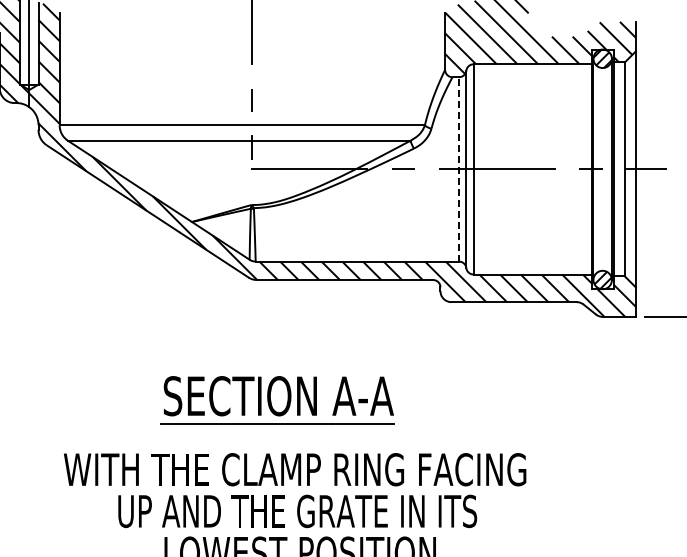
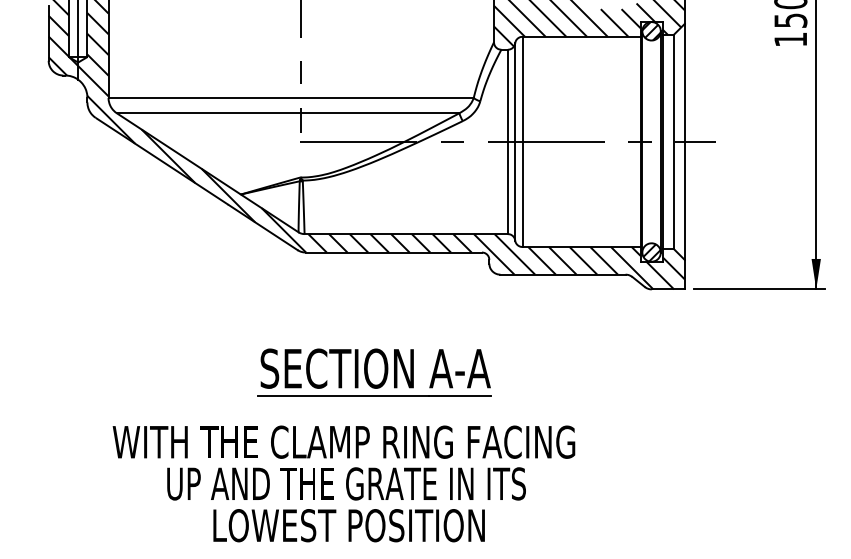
line: (458, 168) -> (507, 141), dashed -> solid
part: (277, 399) -> (374, 372), moved

